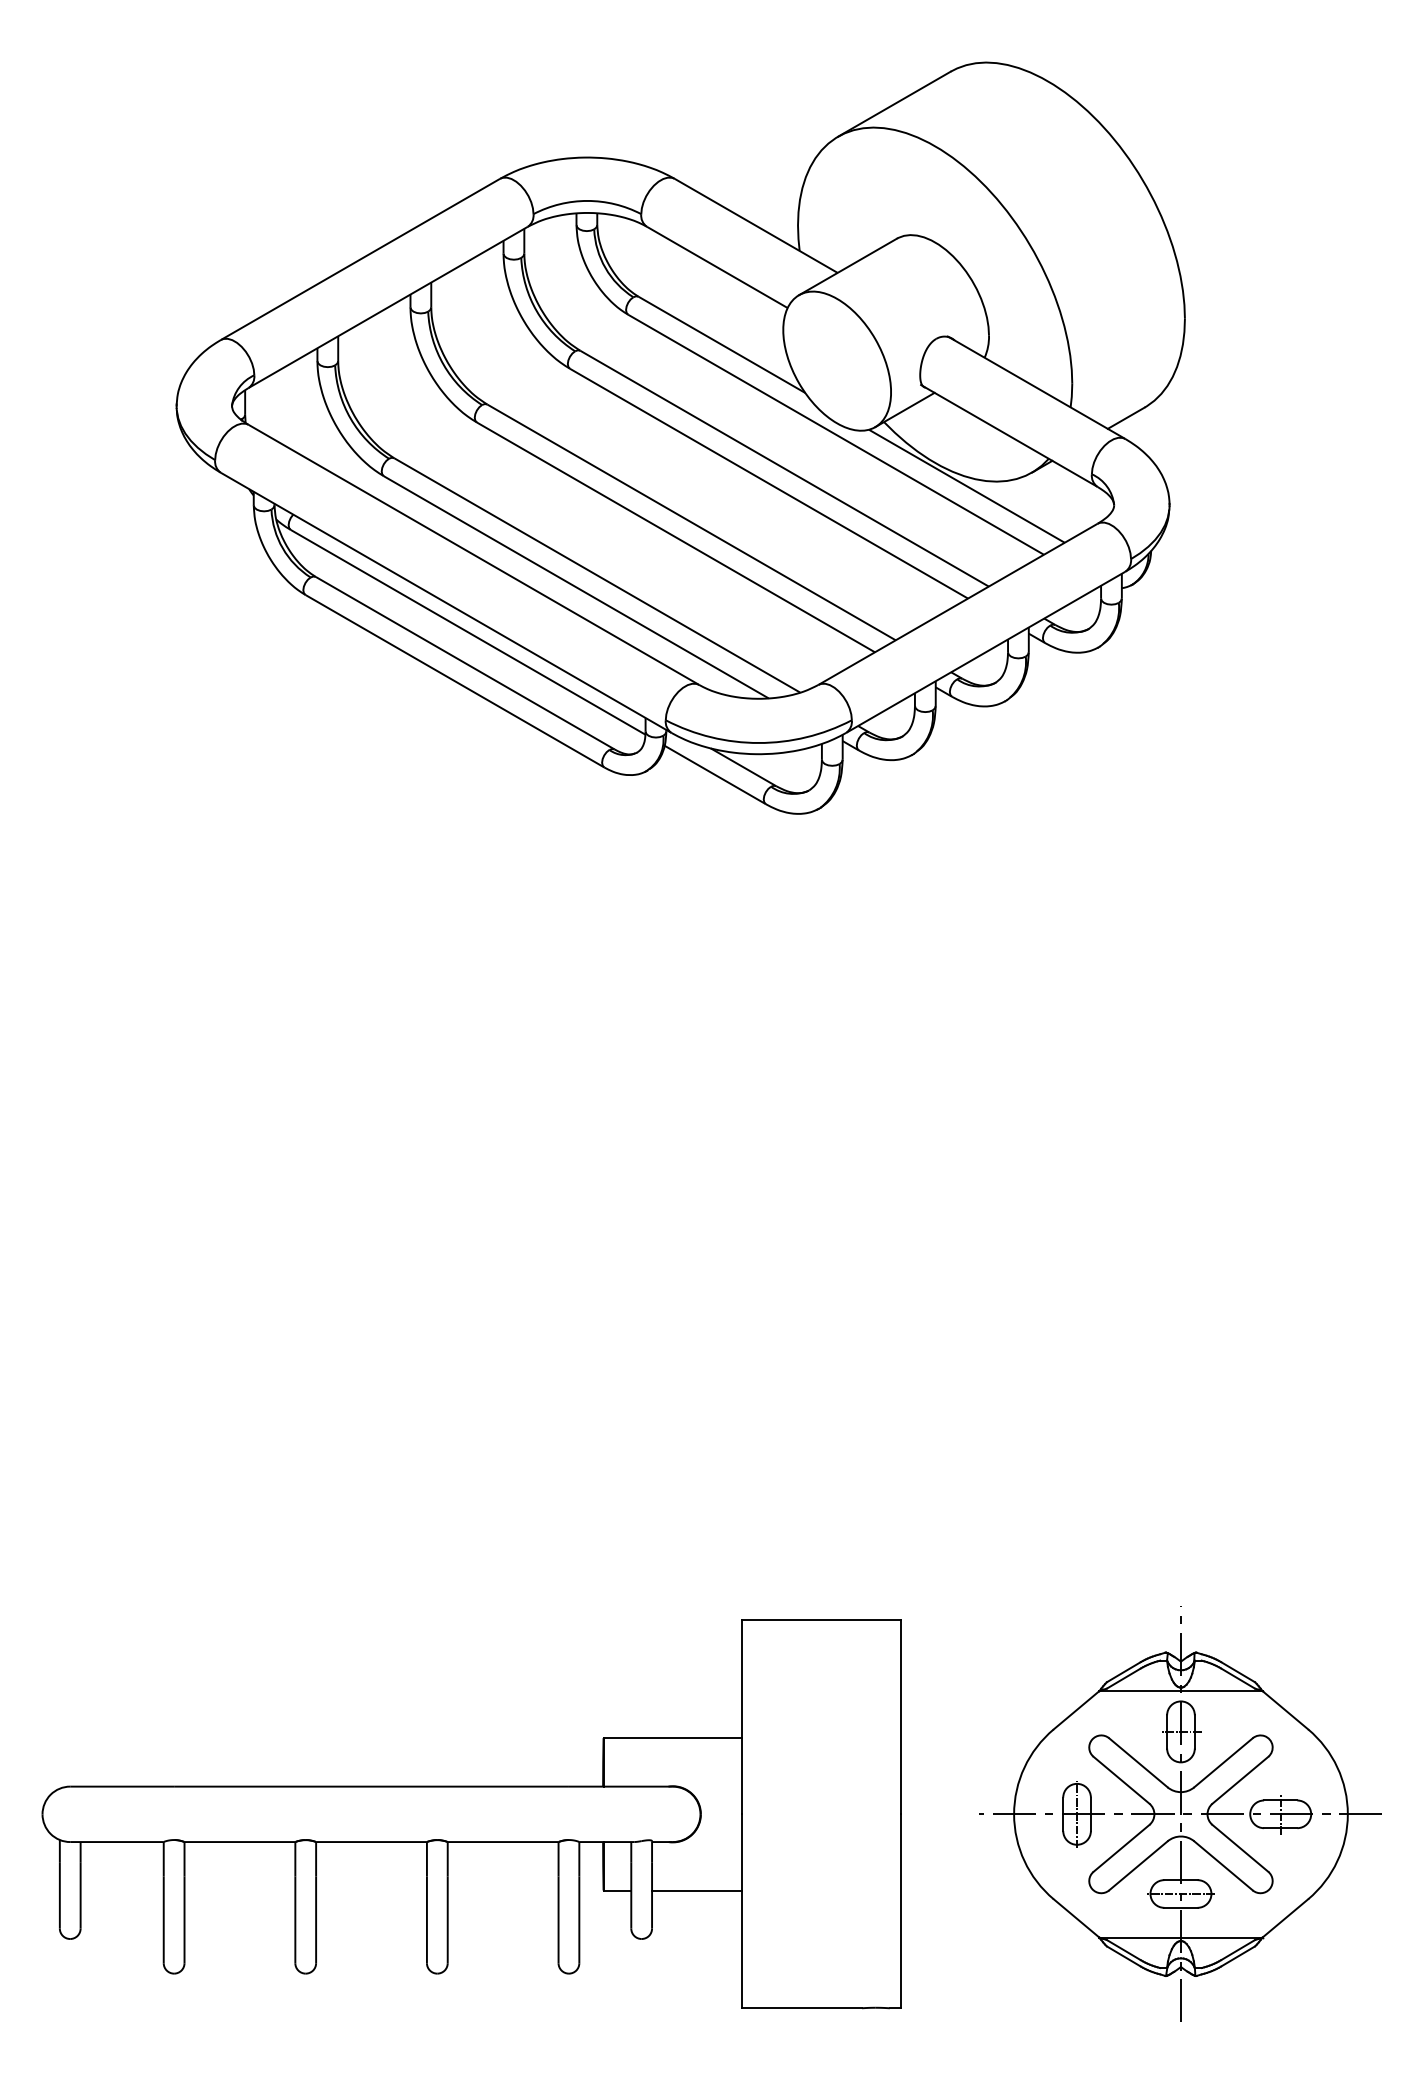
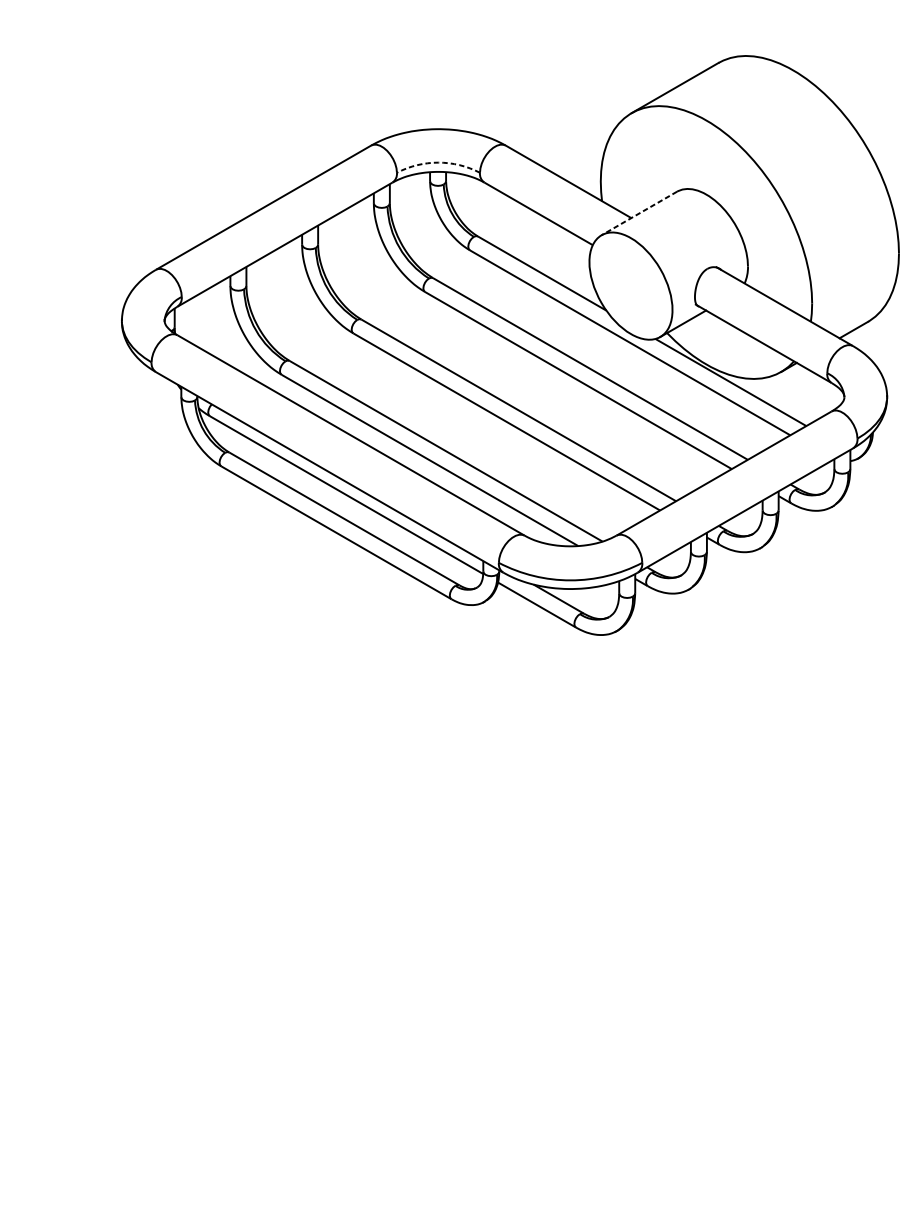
arc: (587, 200) -> (438, 162), solid -> dashed
line: (848, 266) -> (639, 213), solid -> dashed

